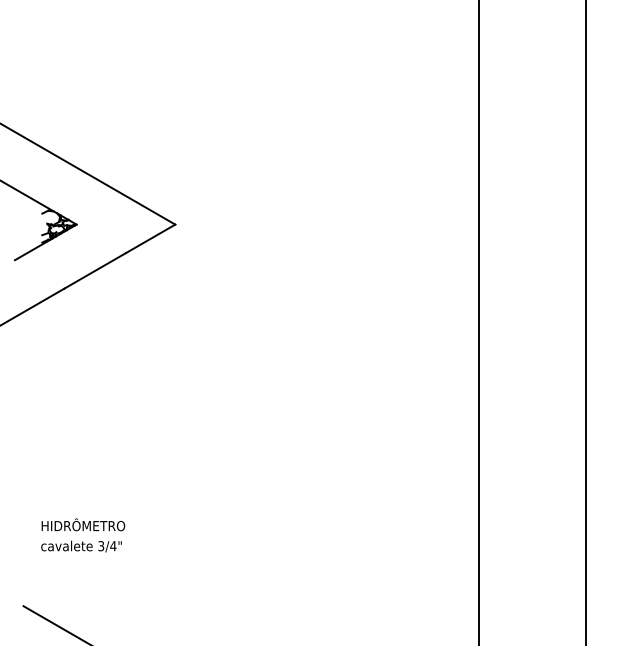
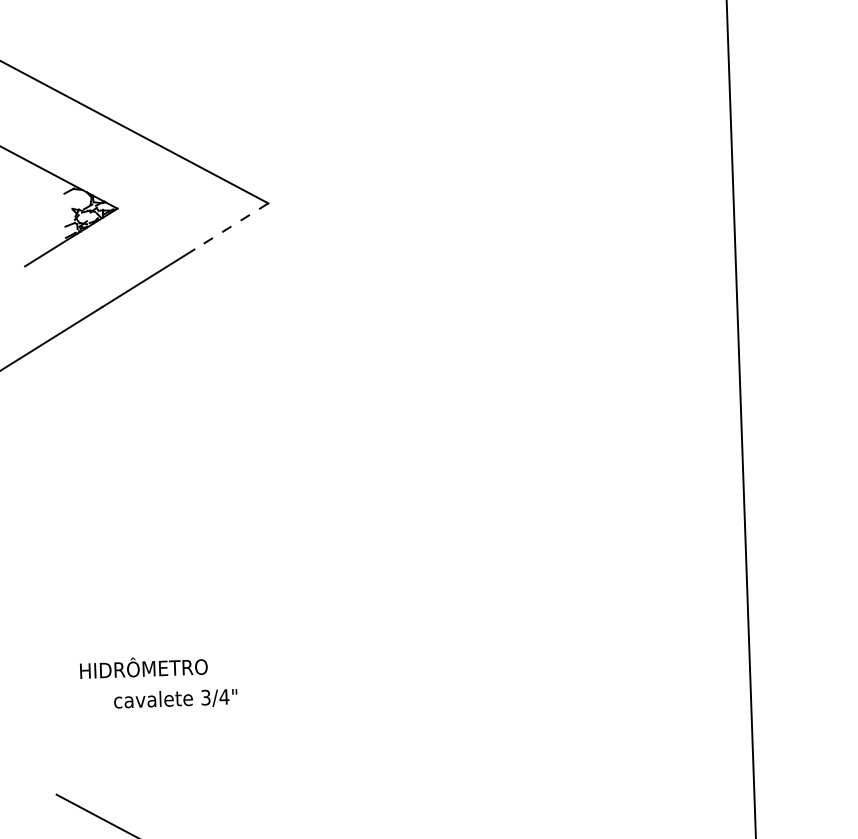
line: (150, 239) -> (231, 227), solid -> dashed
text: (81, 546) -> (175, 699), moved

